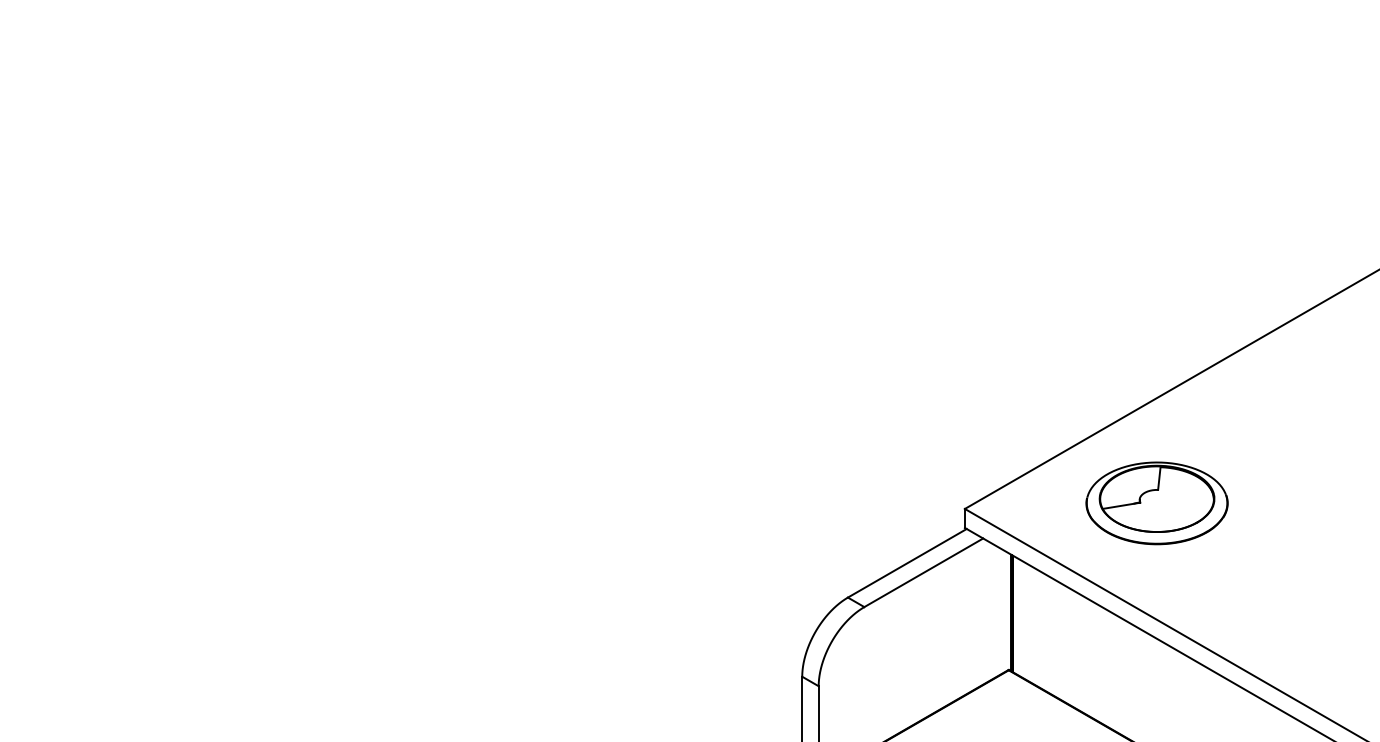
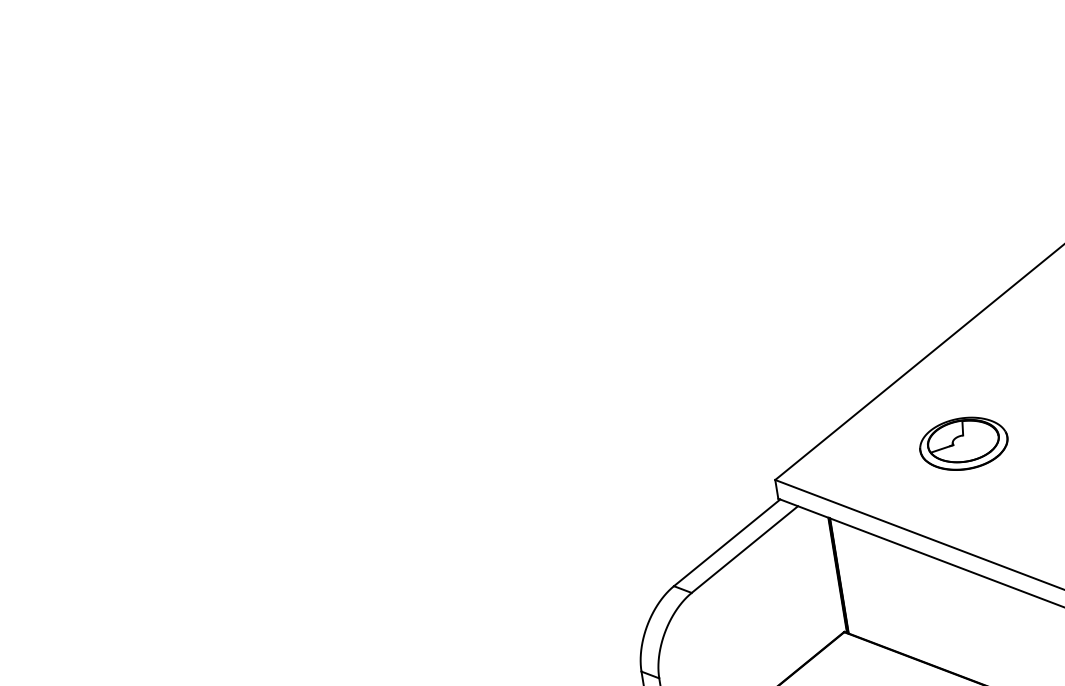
part: (1156, 503) -> (963, 443), size x0.62

